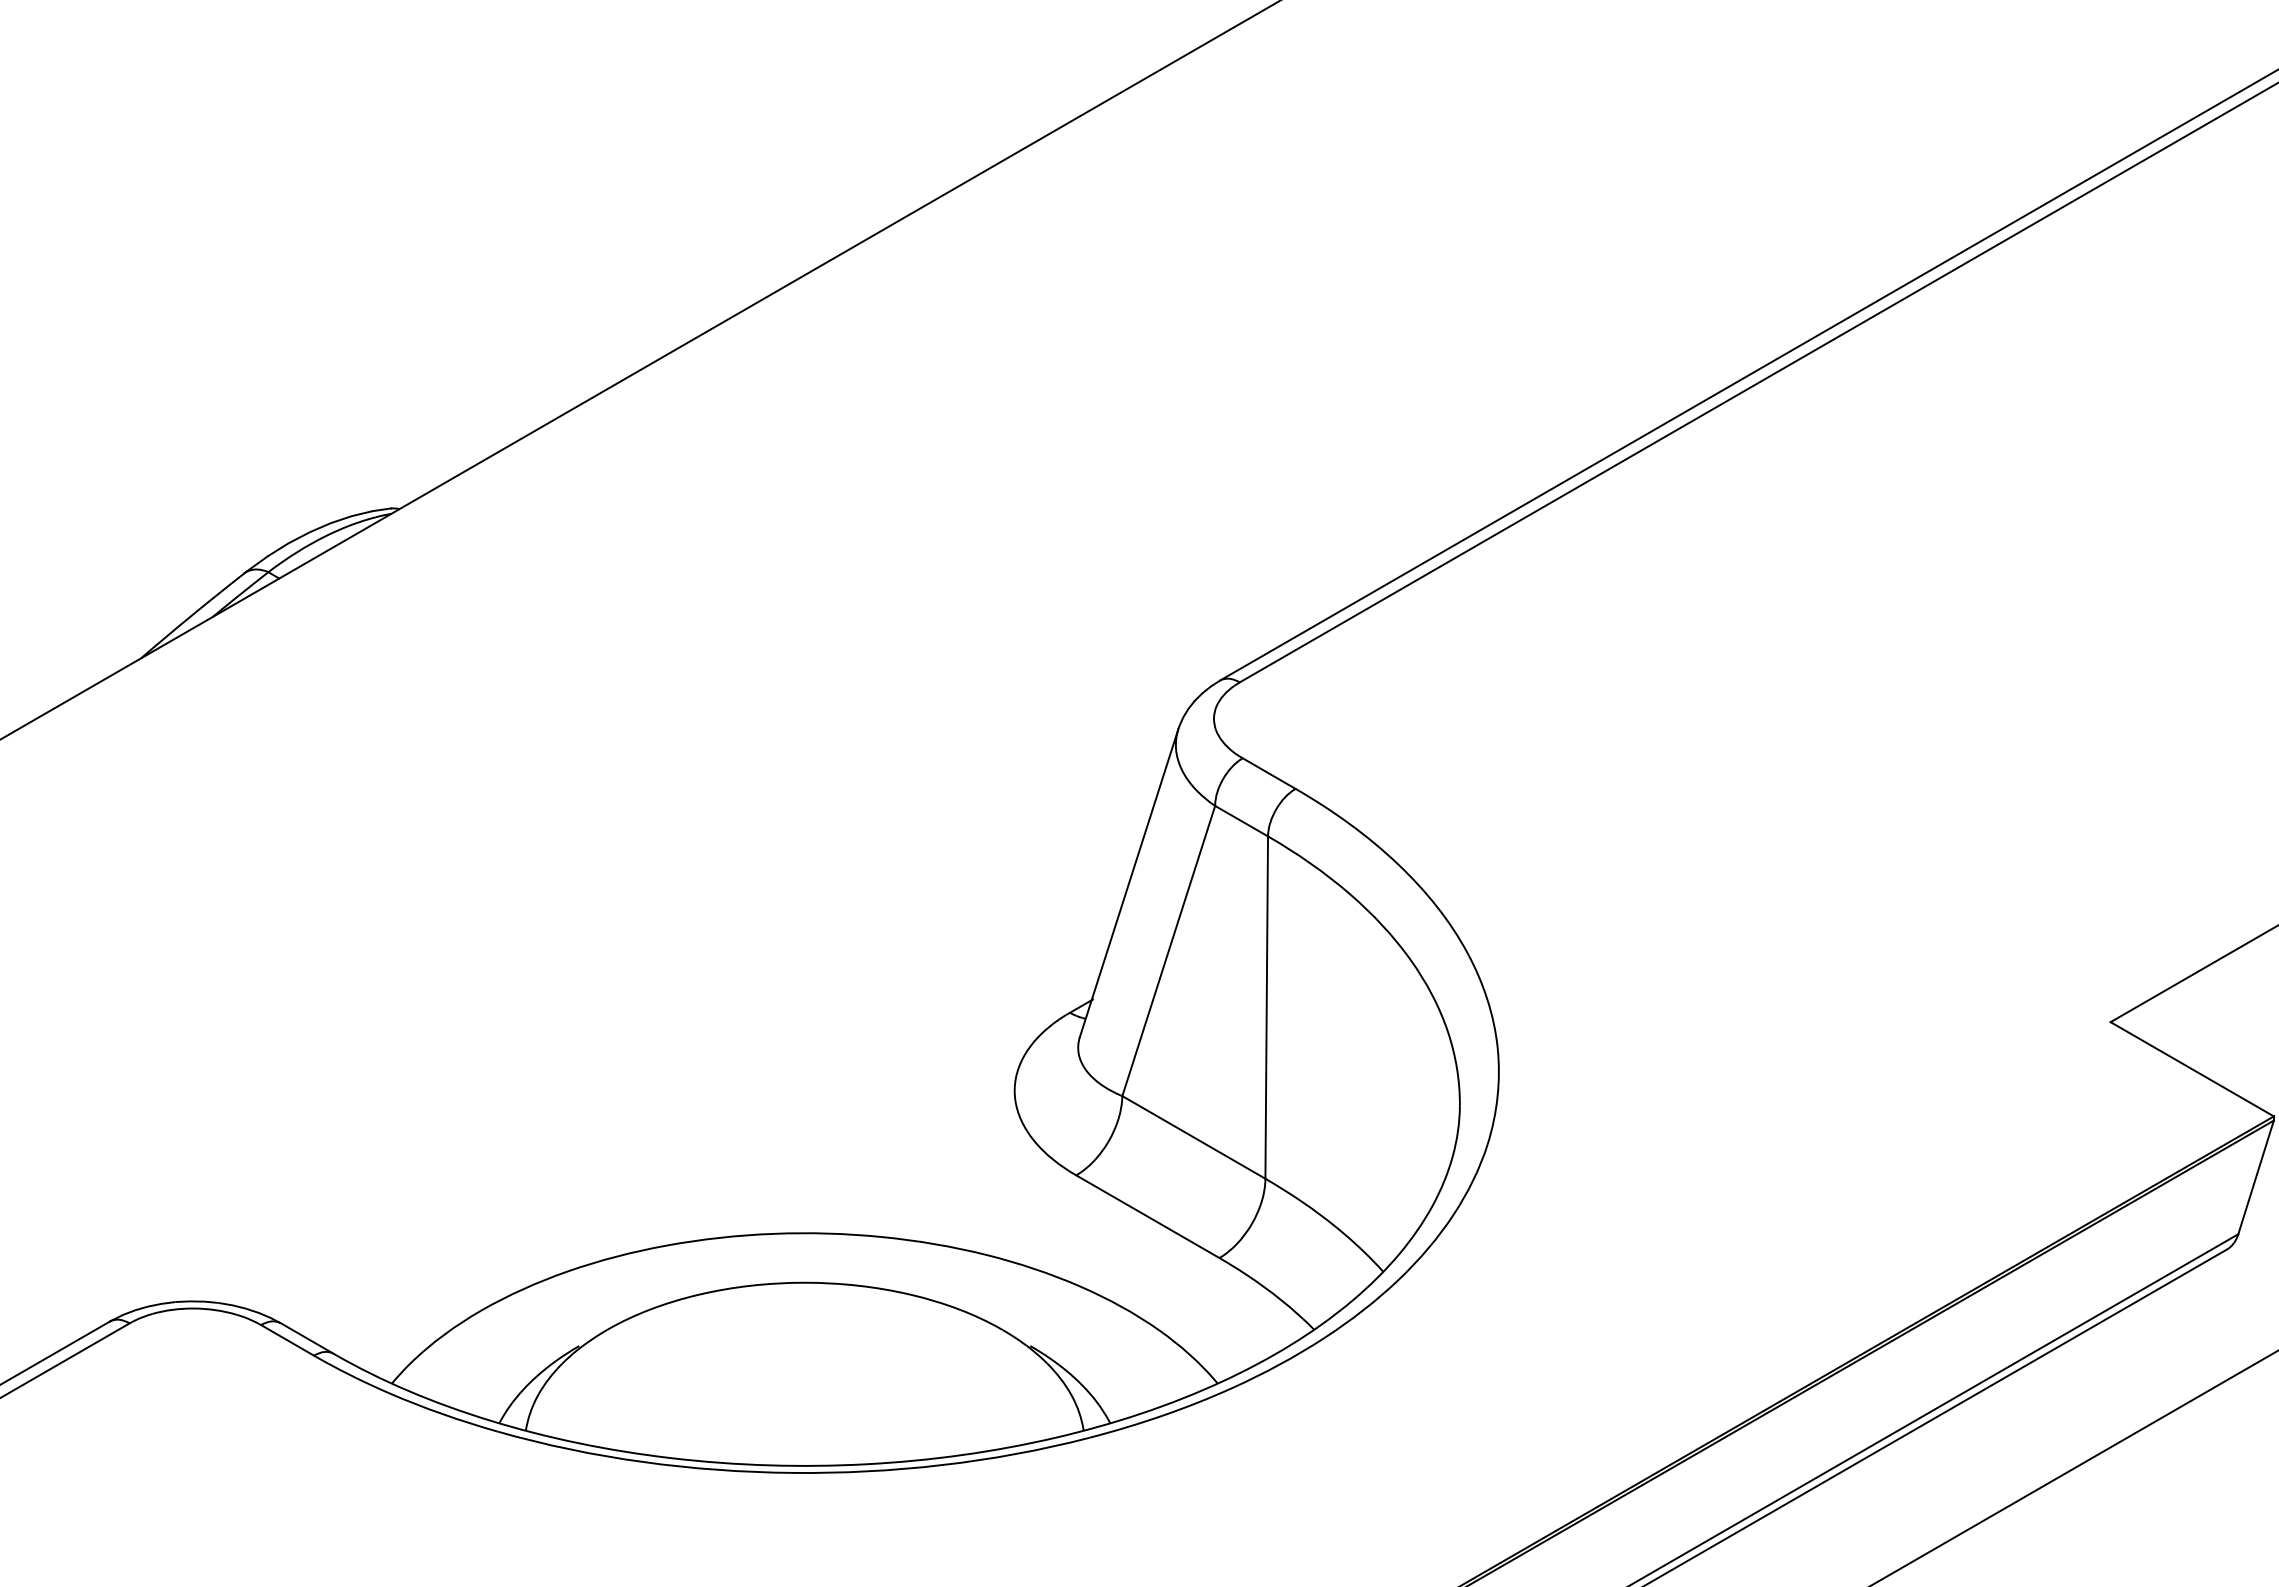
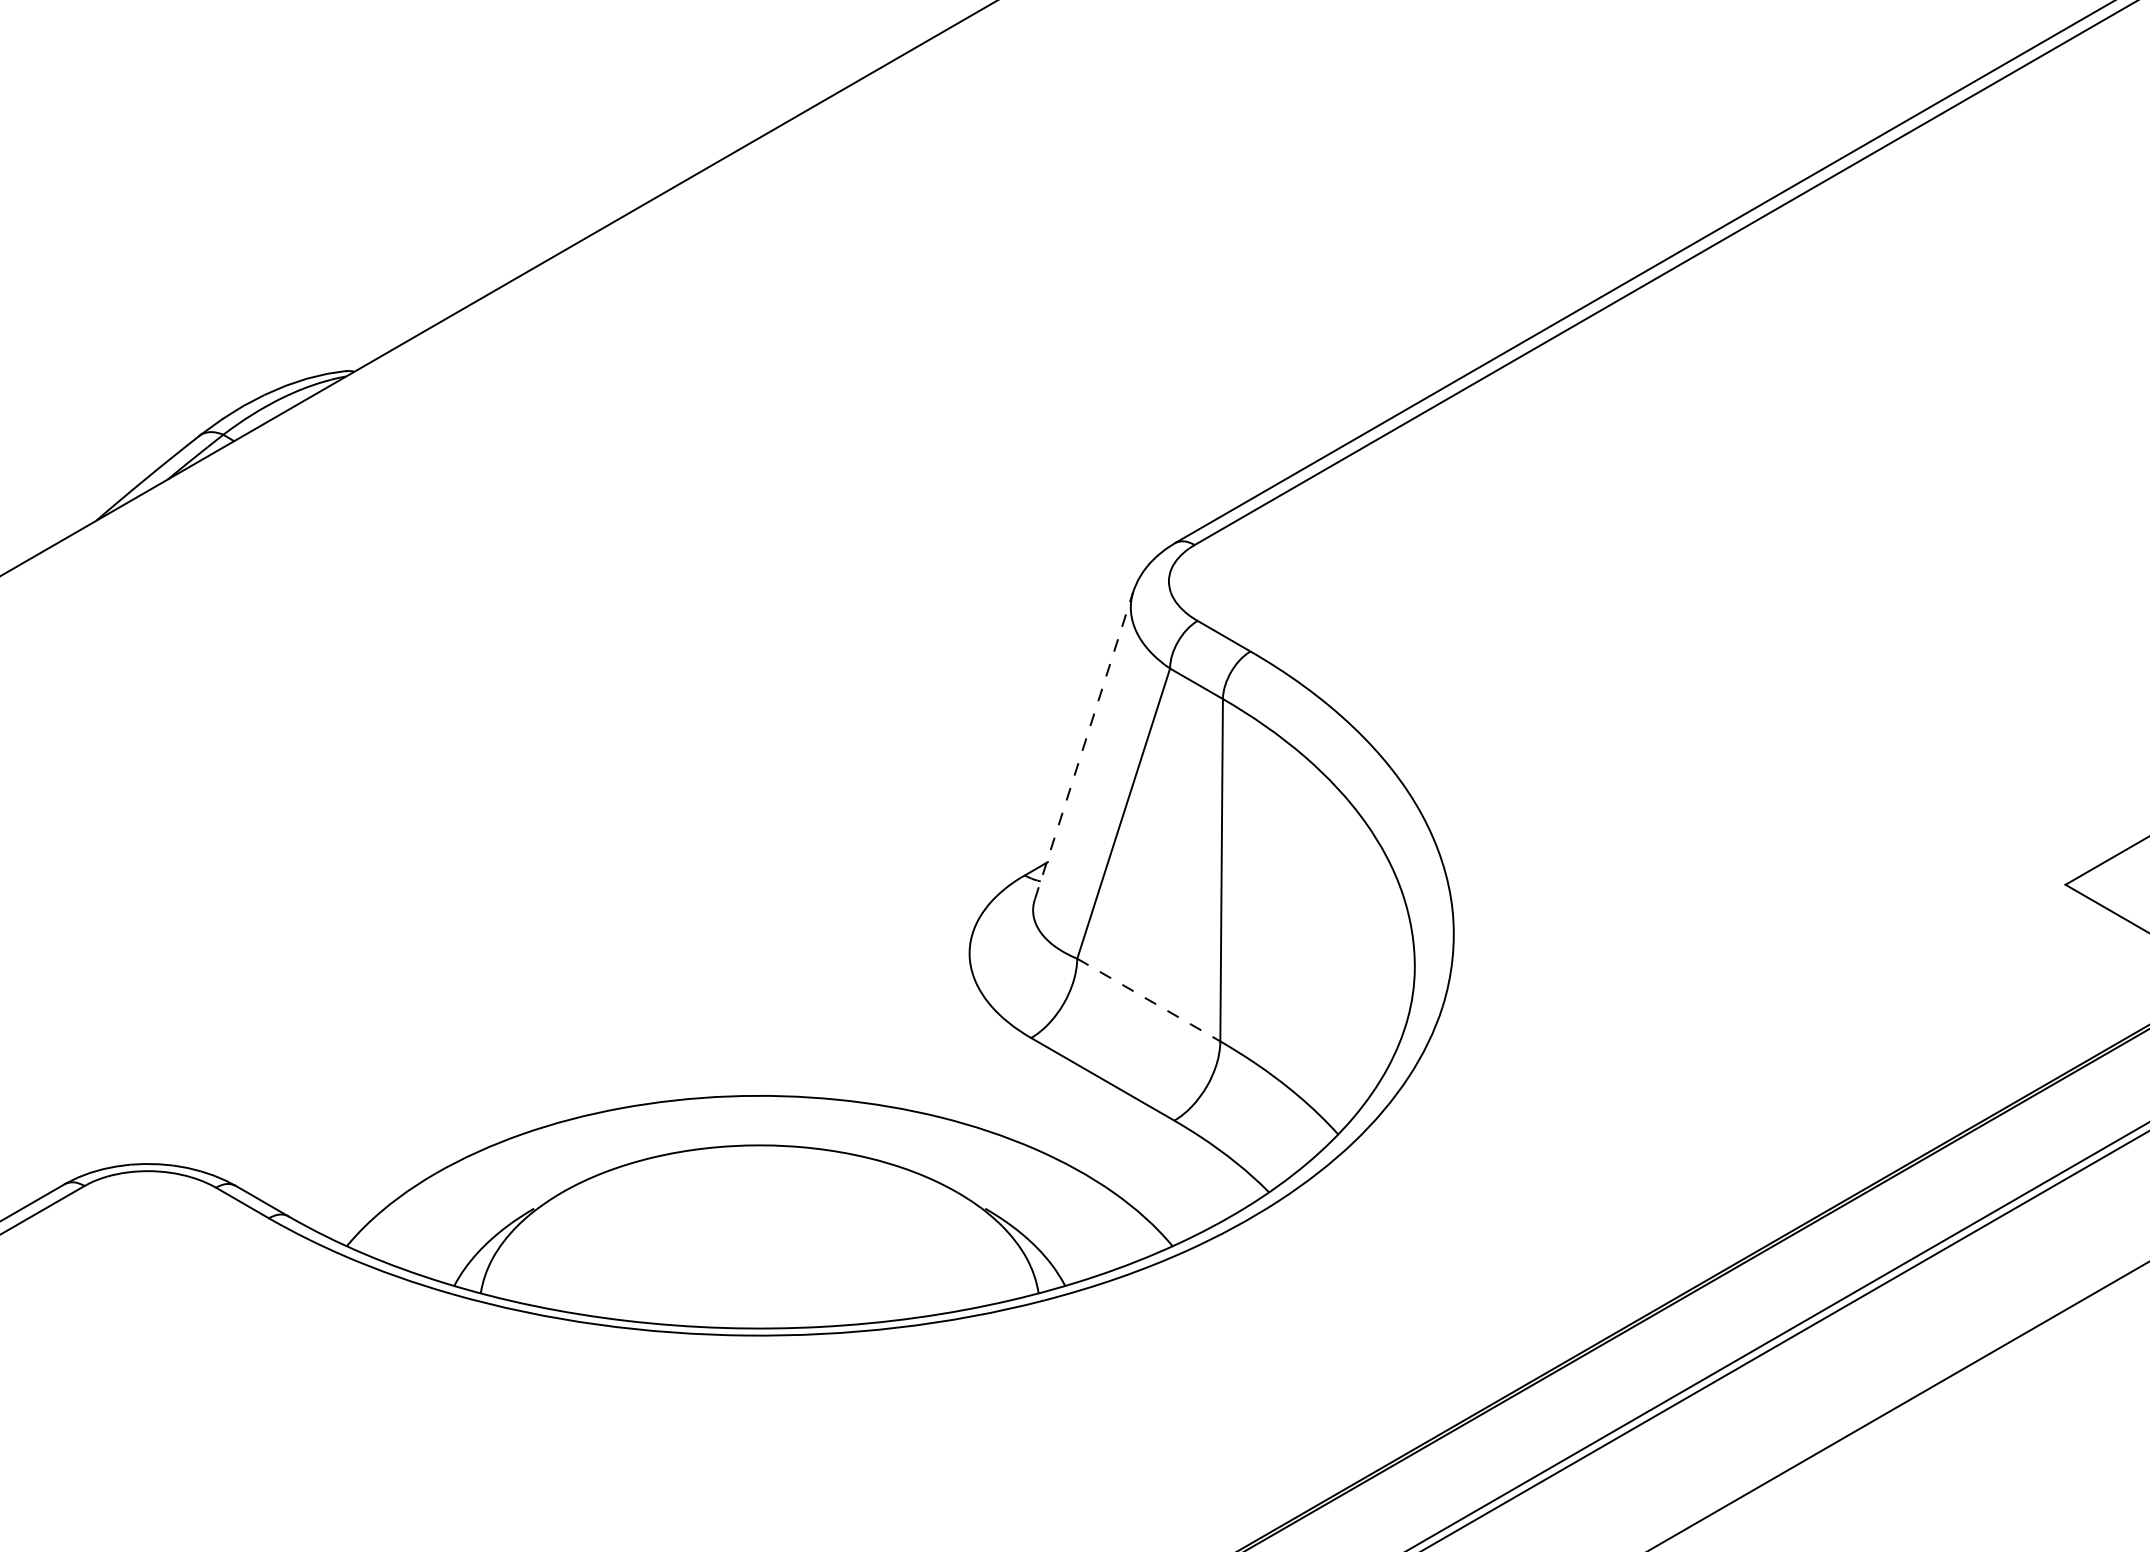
line: (1129, 883) -> (1084, 746), solid -> dashed
line: (1193, 1137) -> (1148, 1000), solid -> dashed

